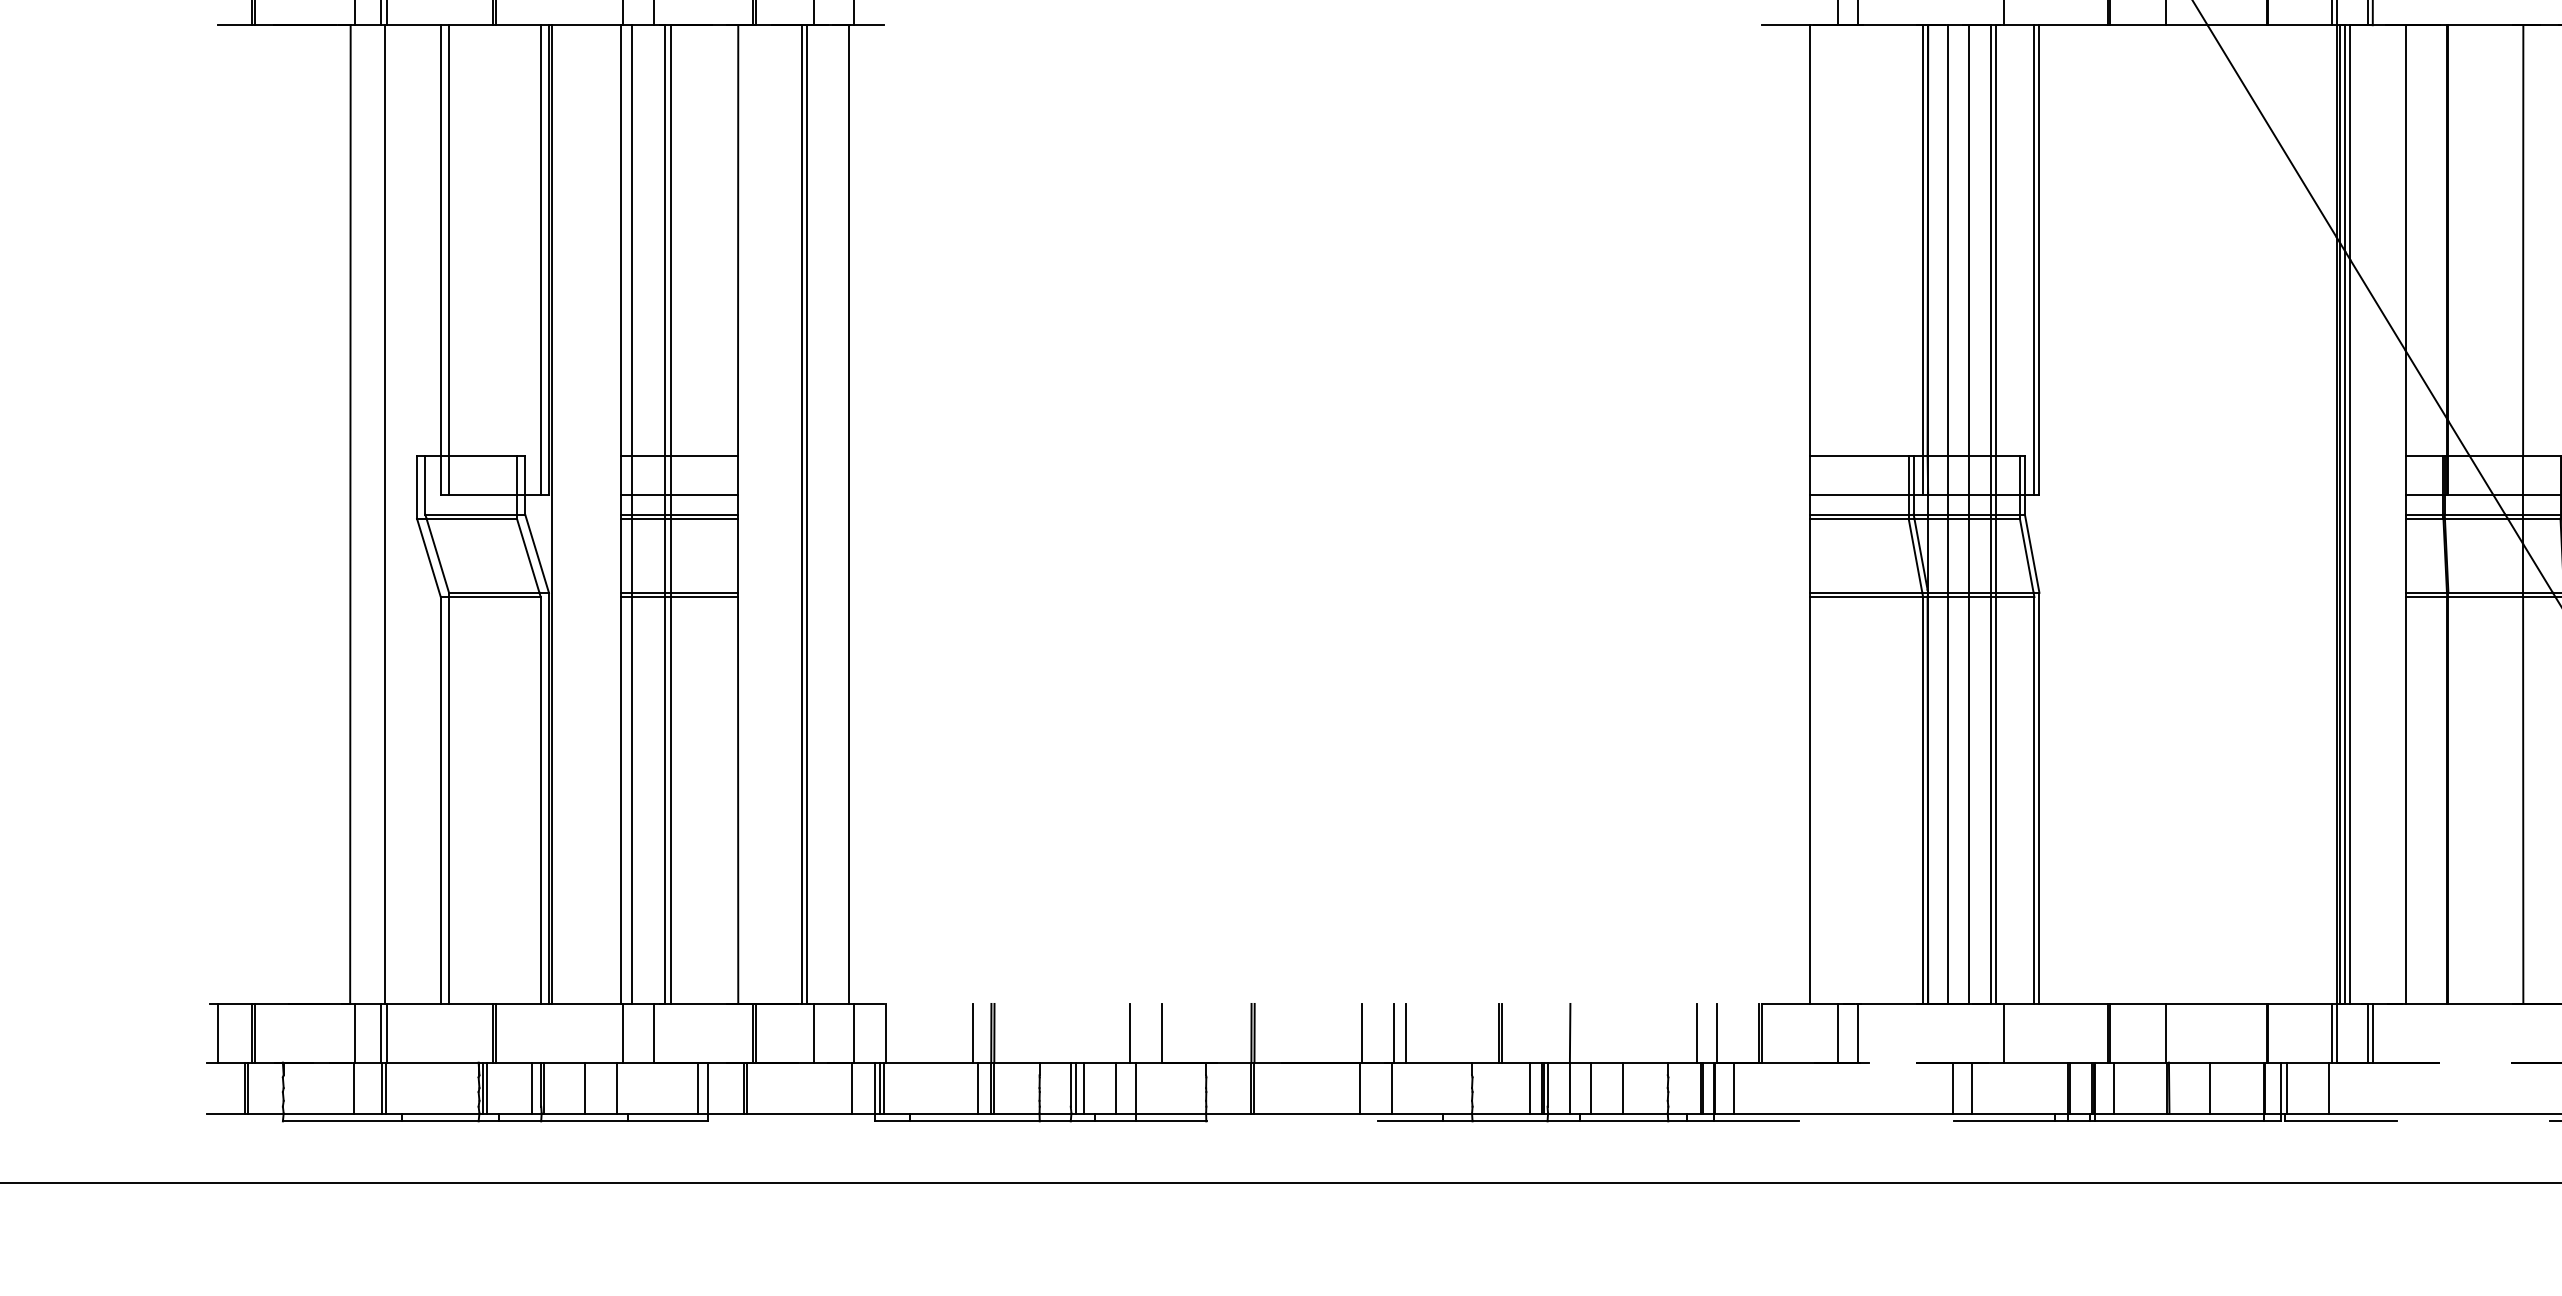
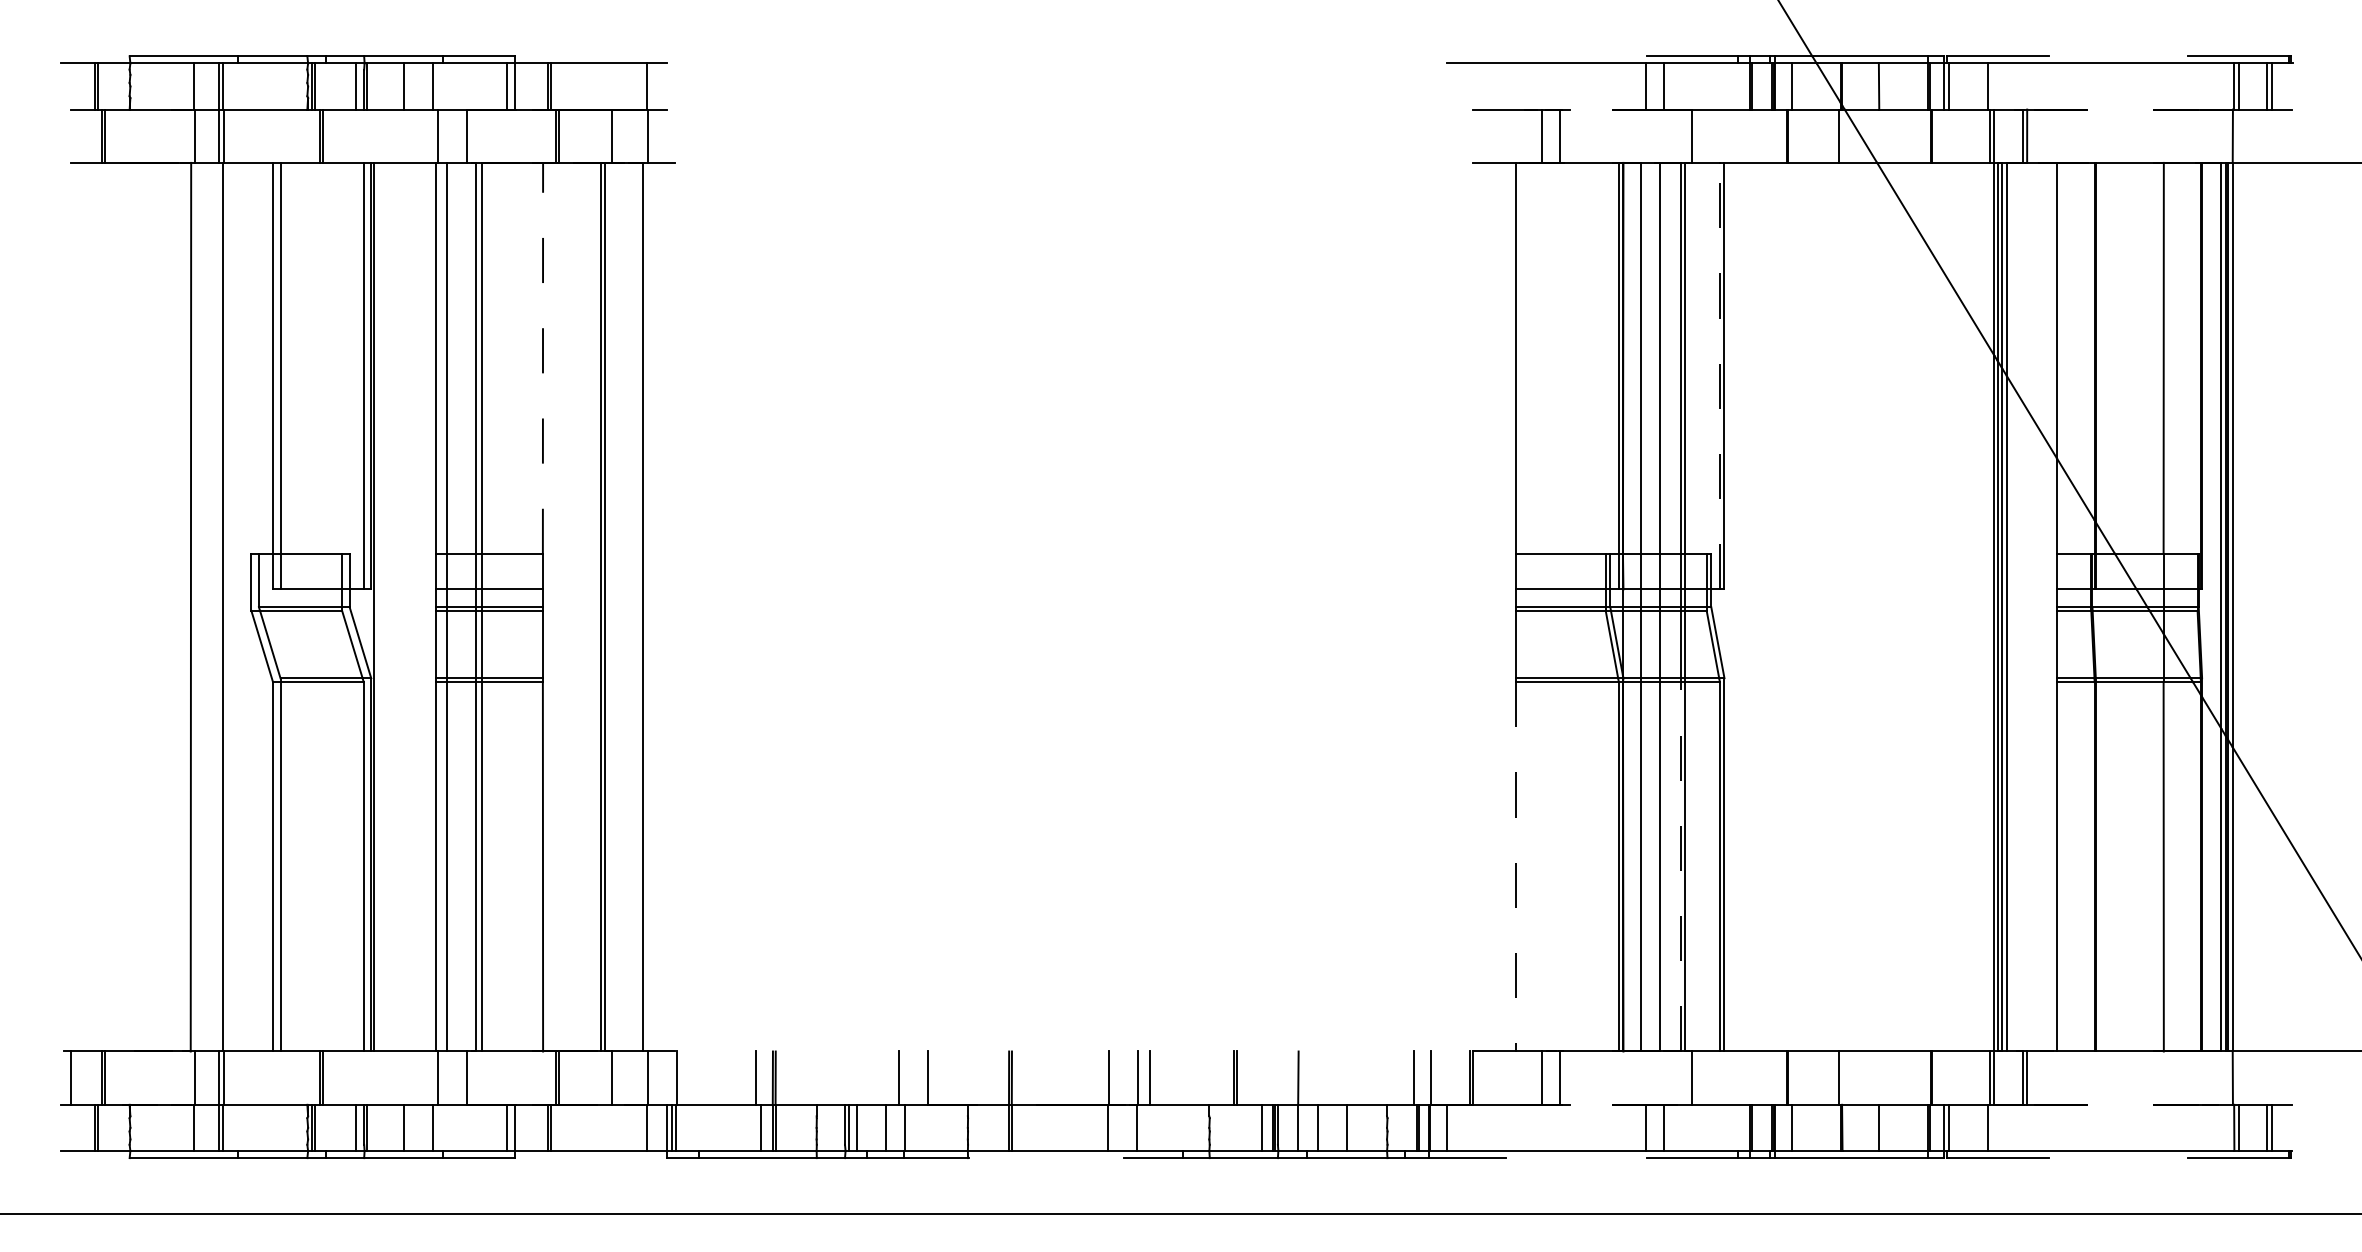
line: (737, 240) -> (542, 358), solid -> dashed
line: (2033, 259) -> (1719, 375), solid -> dashed
line: (1810, 800) -> (1516, 866), solid -> dashed
line: (1990, 800) -> (1680, 866), solid -> dashed

